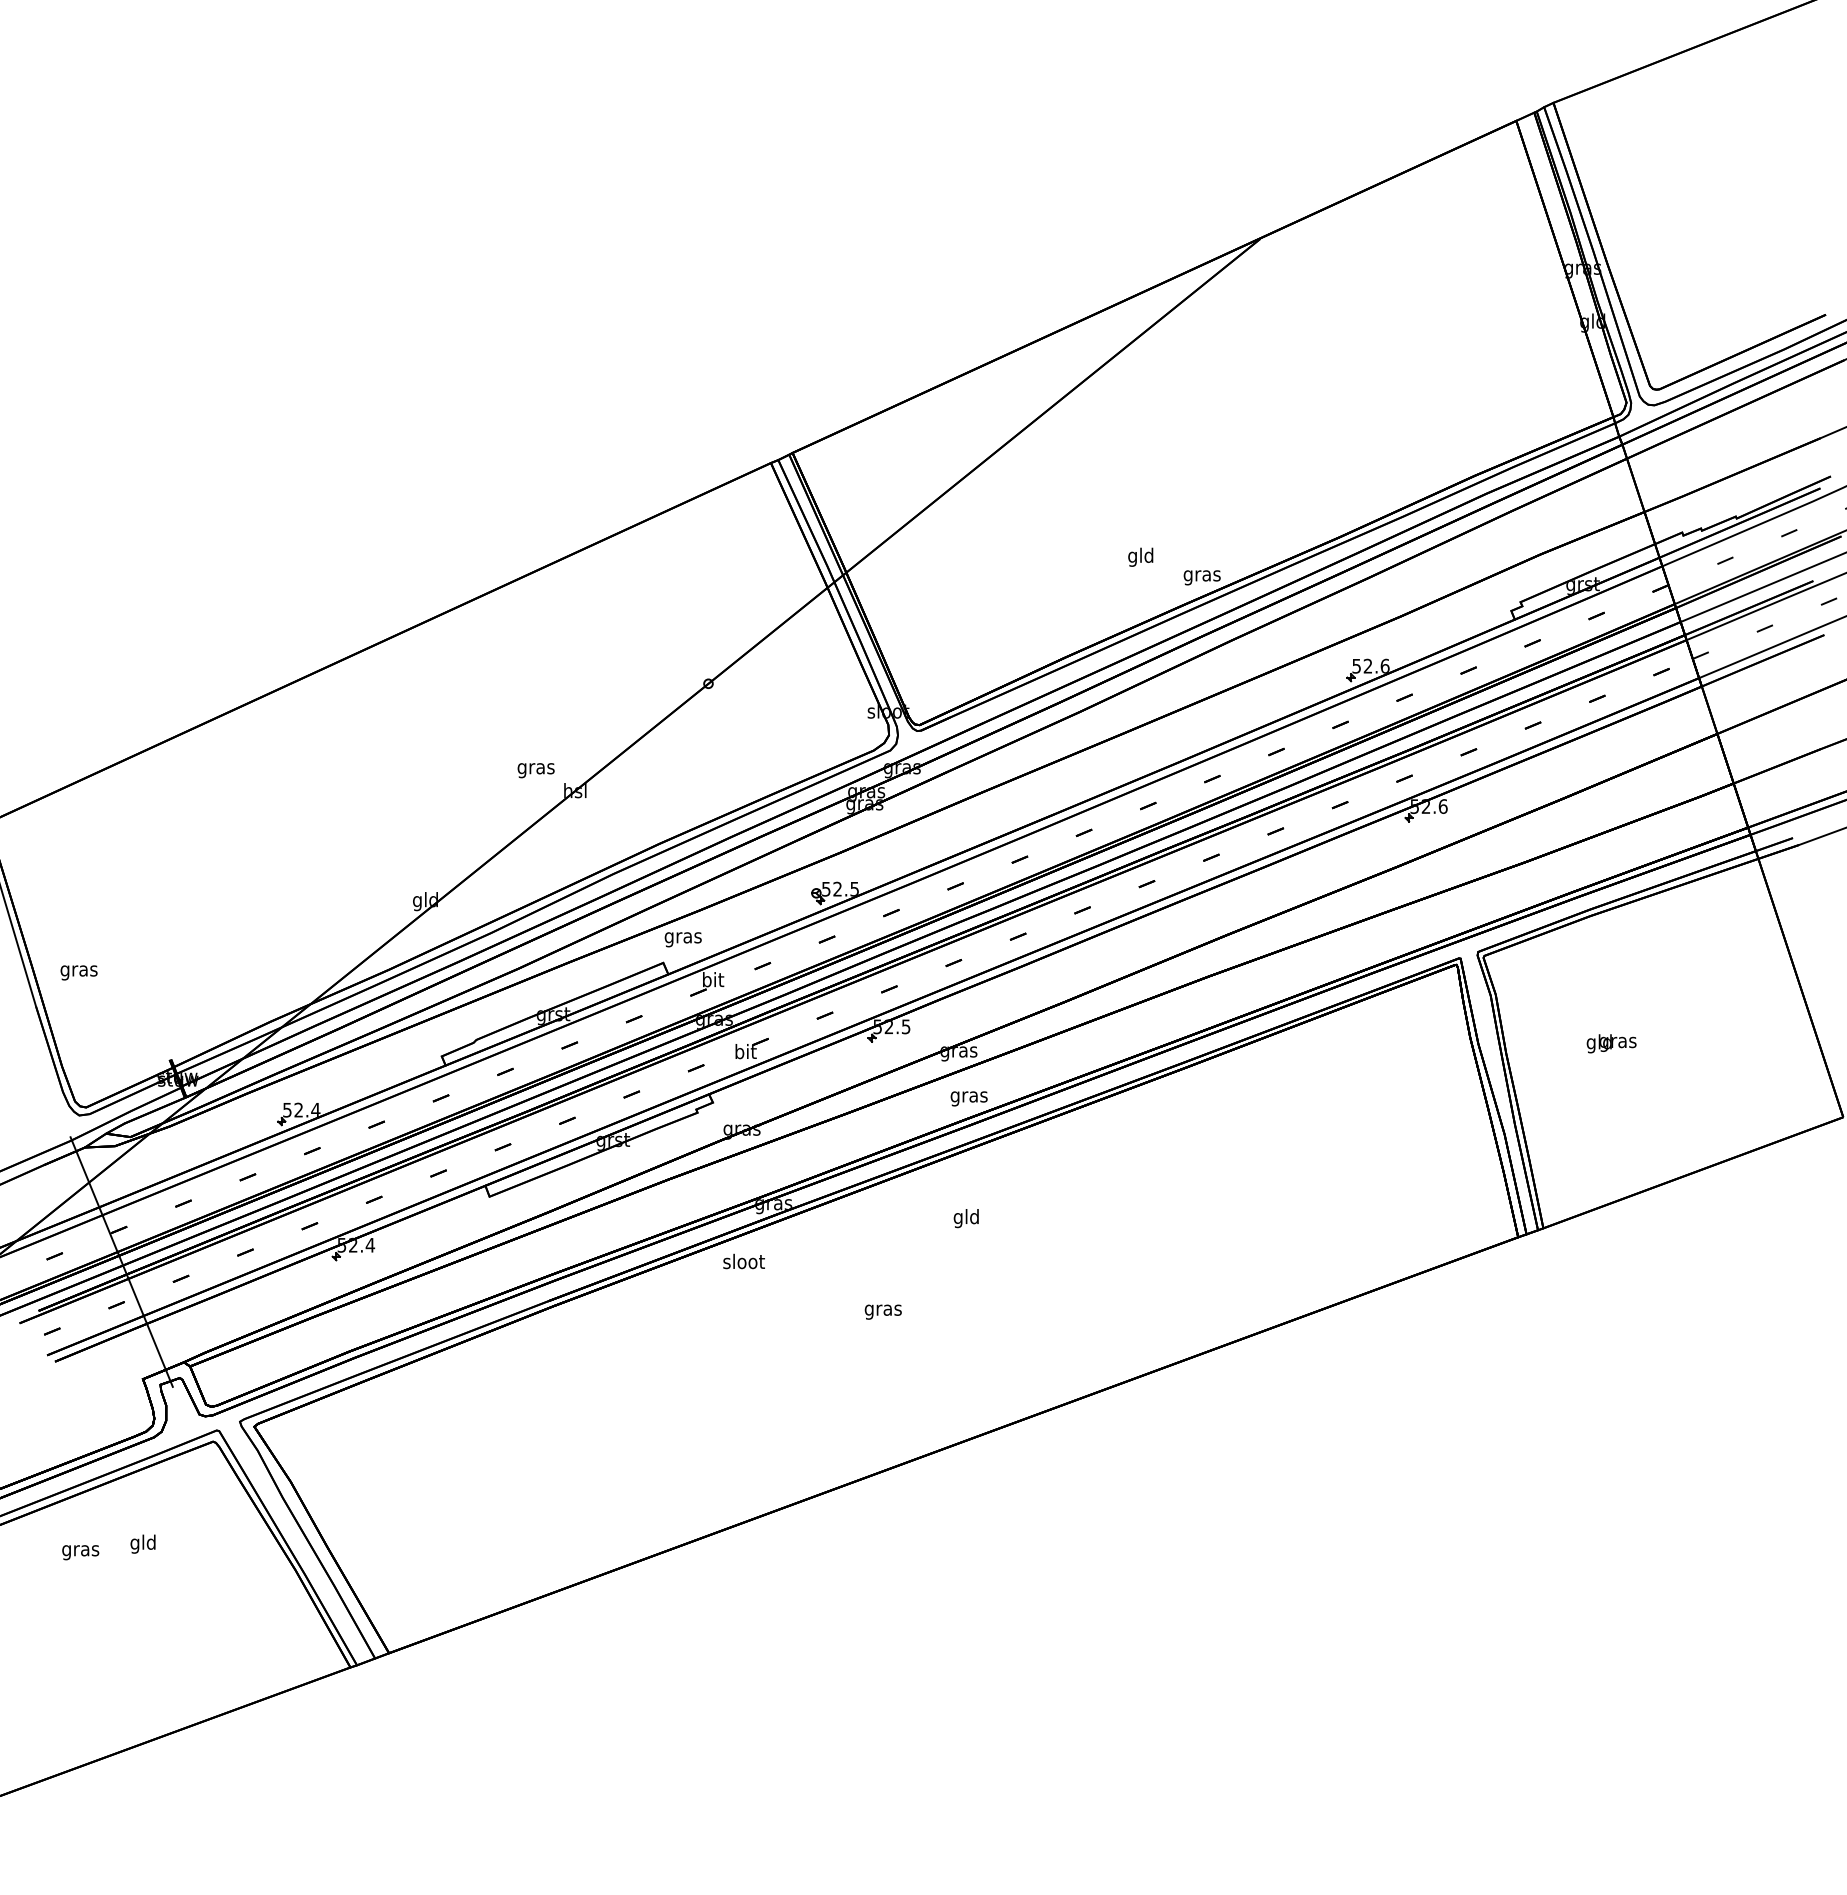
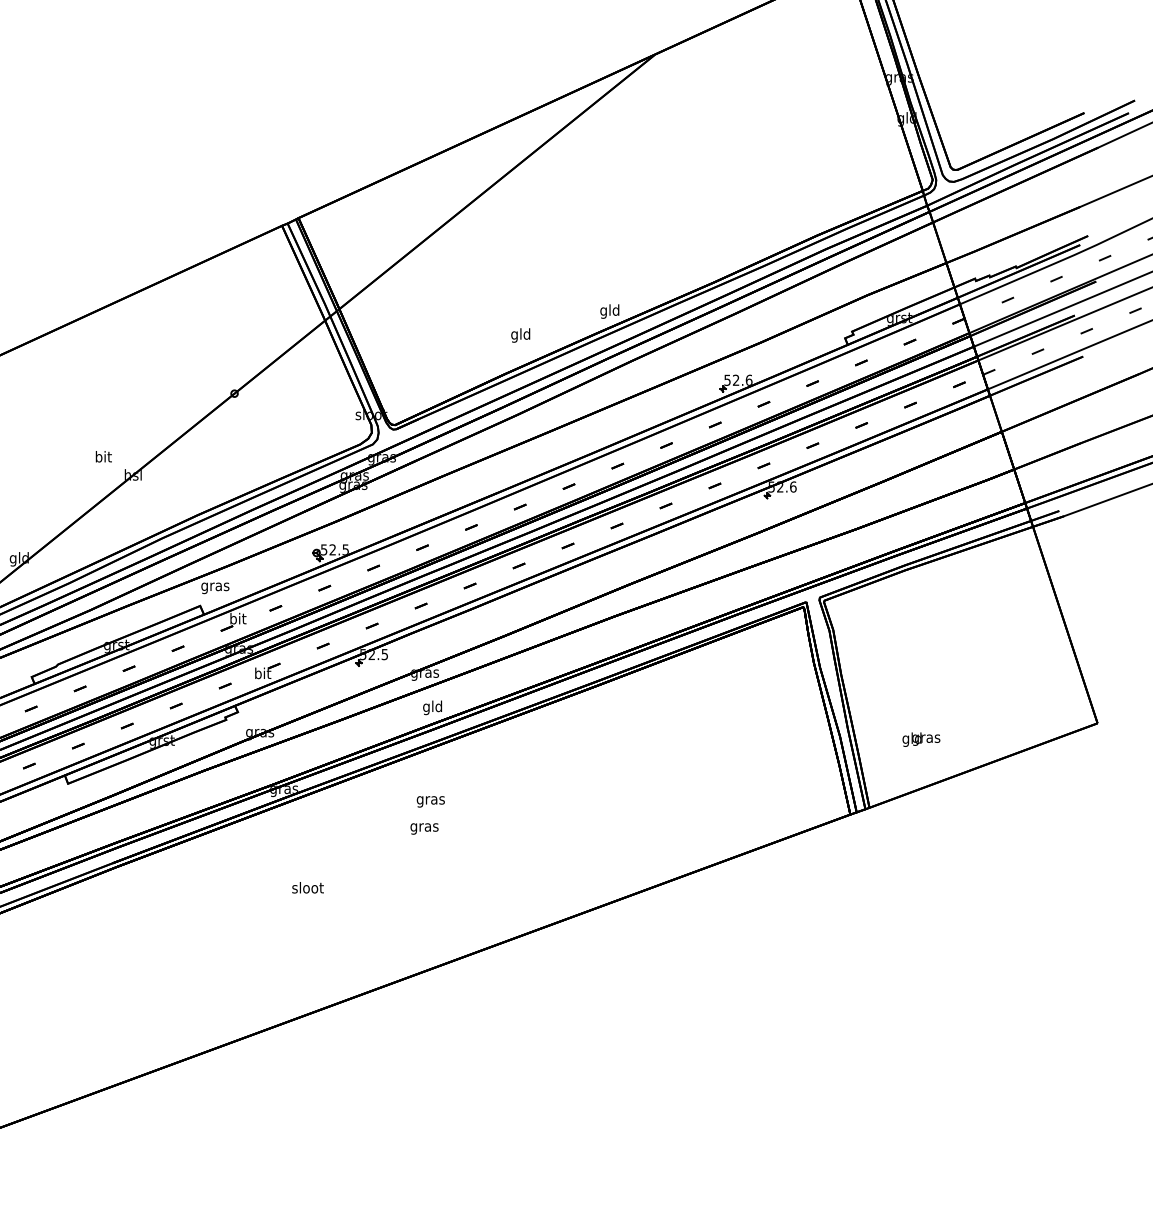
text: (1140, 556) -> (520, 334), moved
text: (1201, 575) -> (609, 311), gras -> gld
text: (535, 768) -> (103, 458), gras -> bit
text: (1611, 1043) -> (921, 739), moved
text: (968, 1096) -> (432, 707), gras -> gld
text: (966, 1218) -> (430, 800), gld -> gras
text: (743, 1261) -> (307, 887), moved
text: (882, 1311) -> (423, 828), moved

